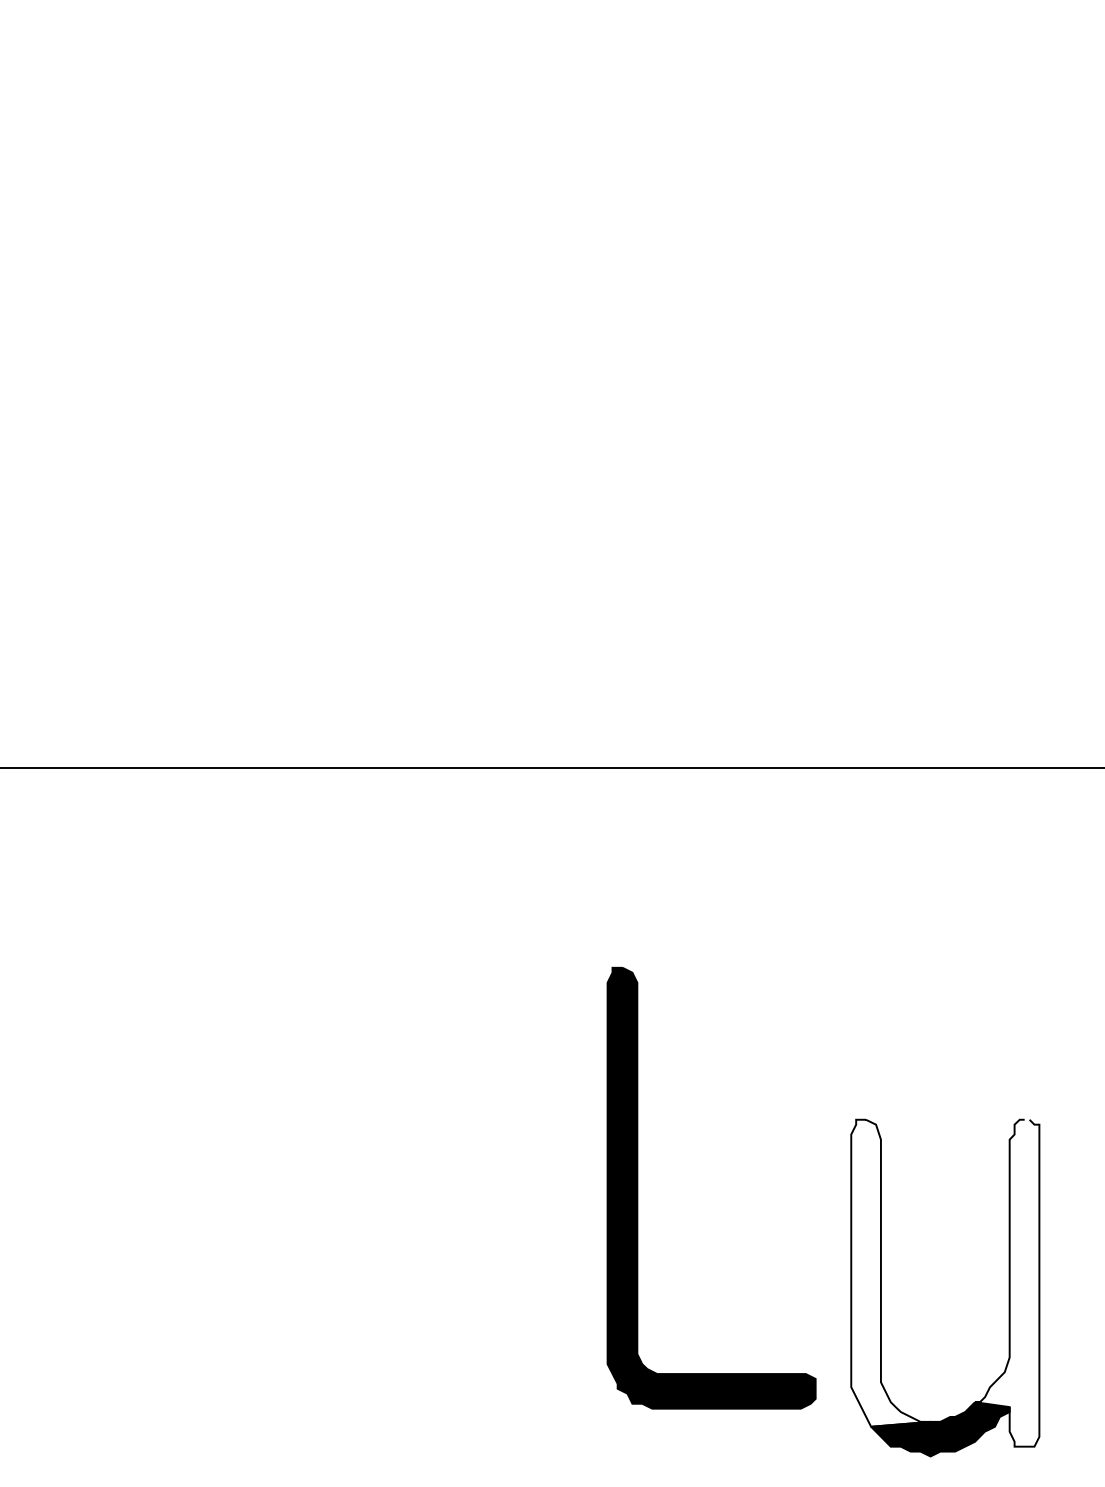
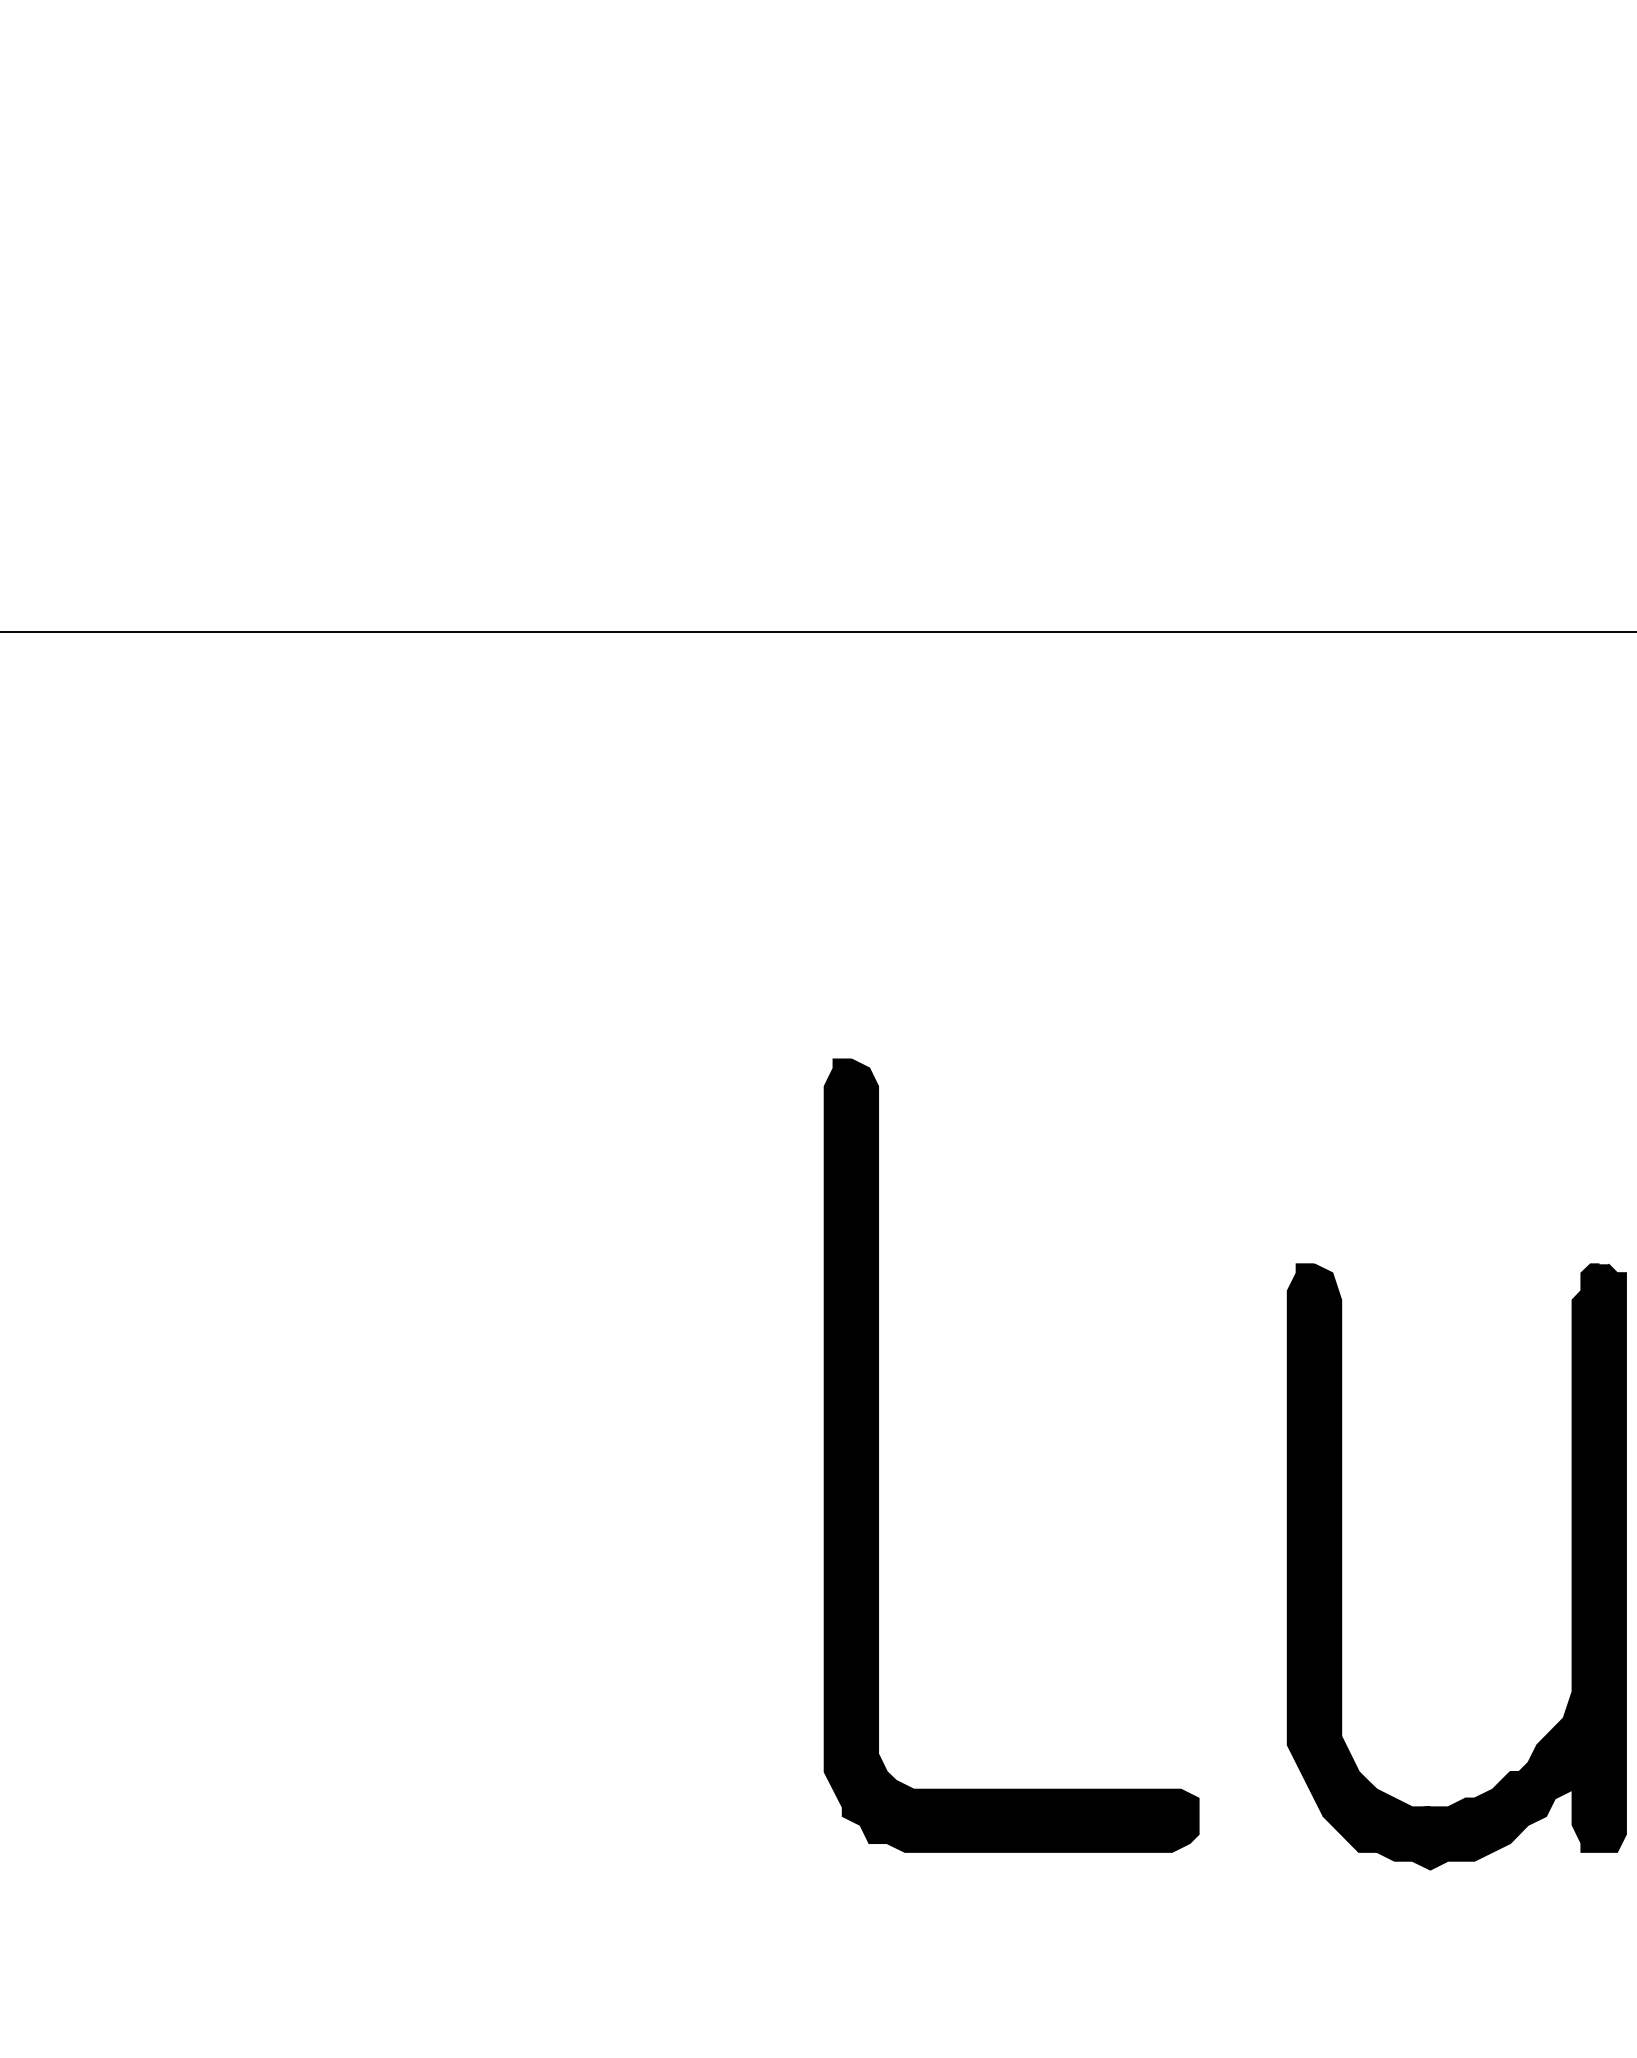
part: (638, 1187) -> (880, 1454), moved
fill: (890, 1272) -> (1358, 1538), added
fill: (1007, 1282) -> (1568, 1556), added

